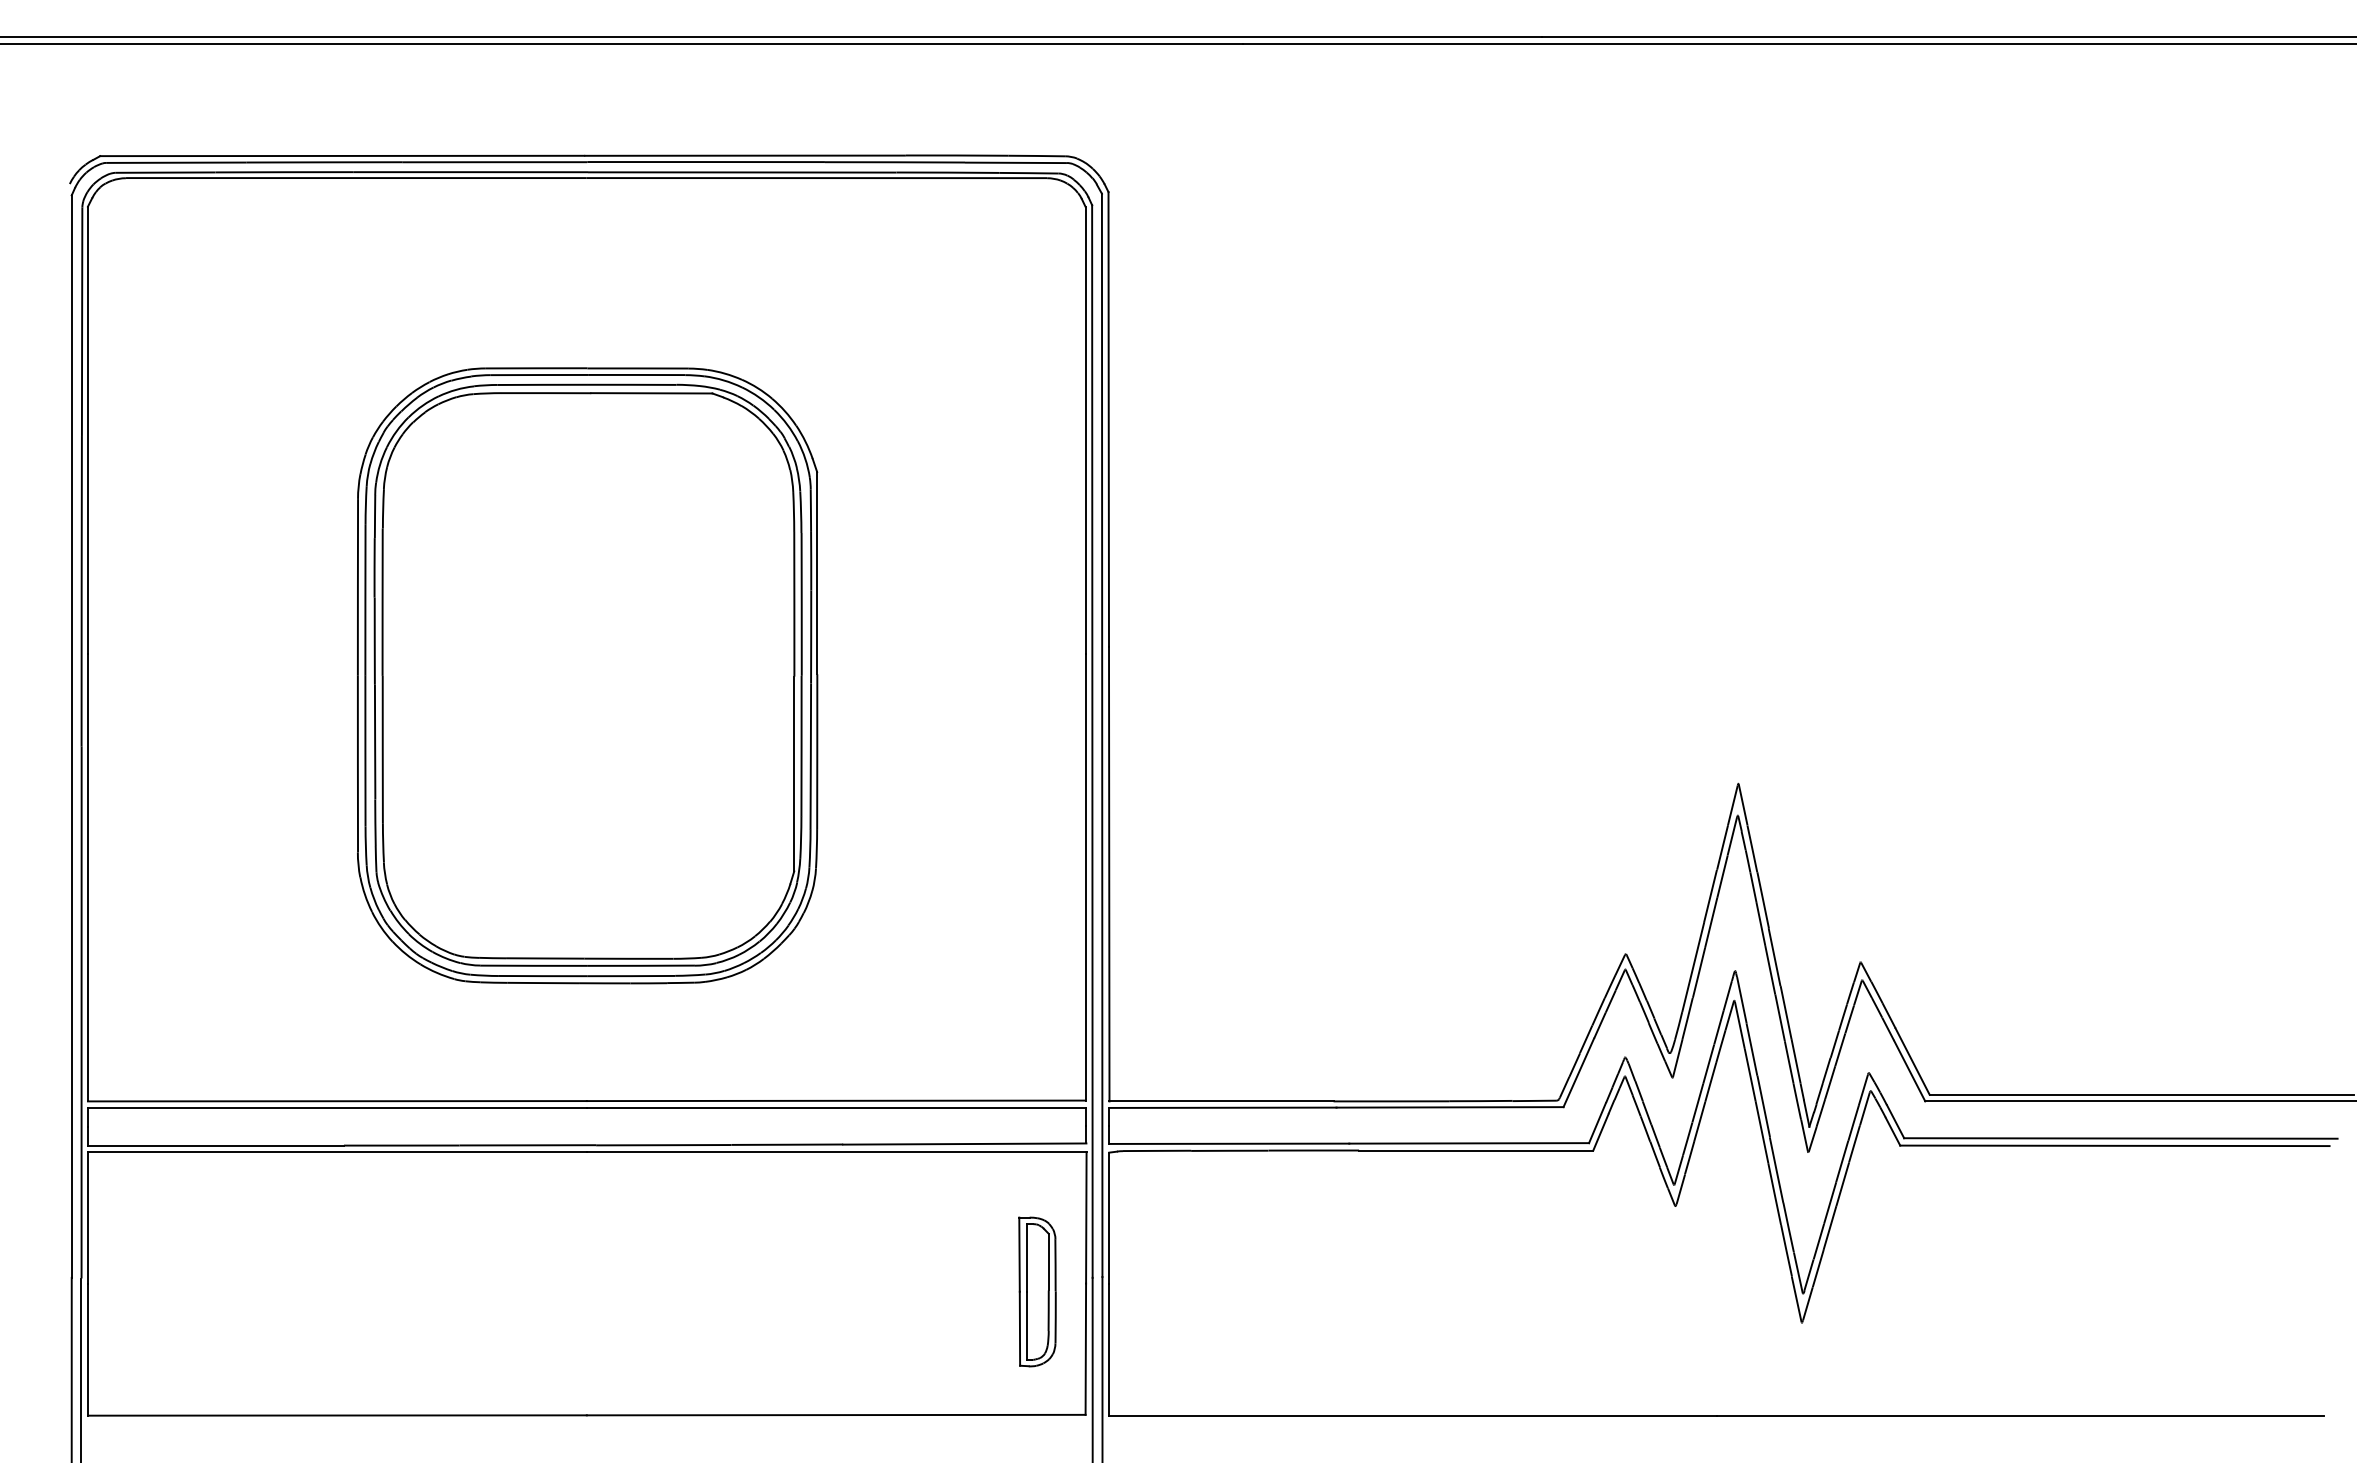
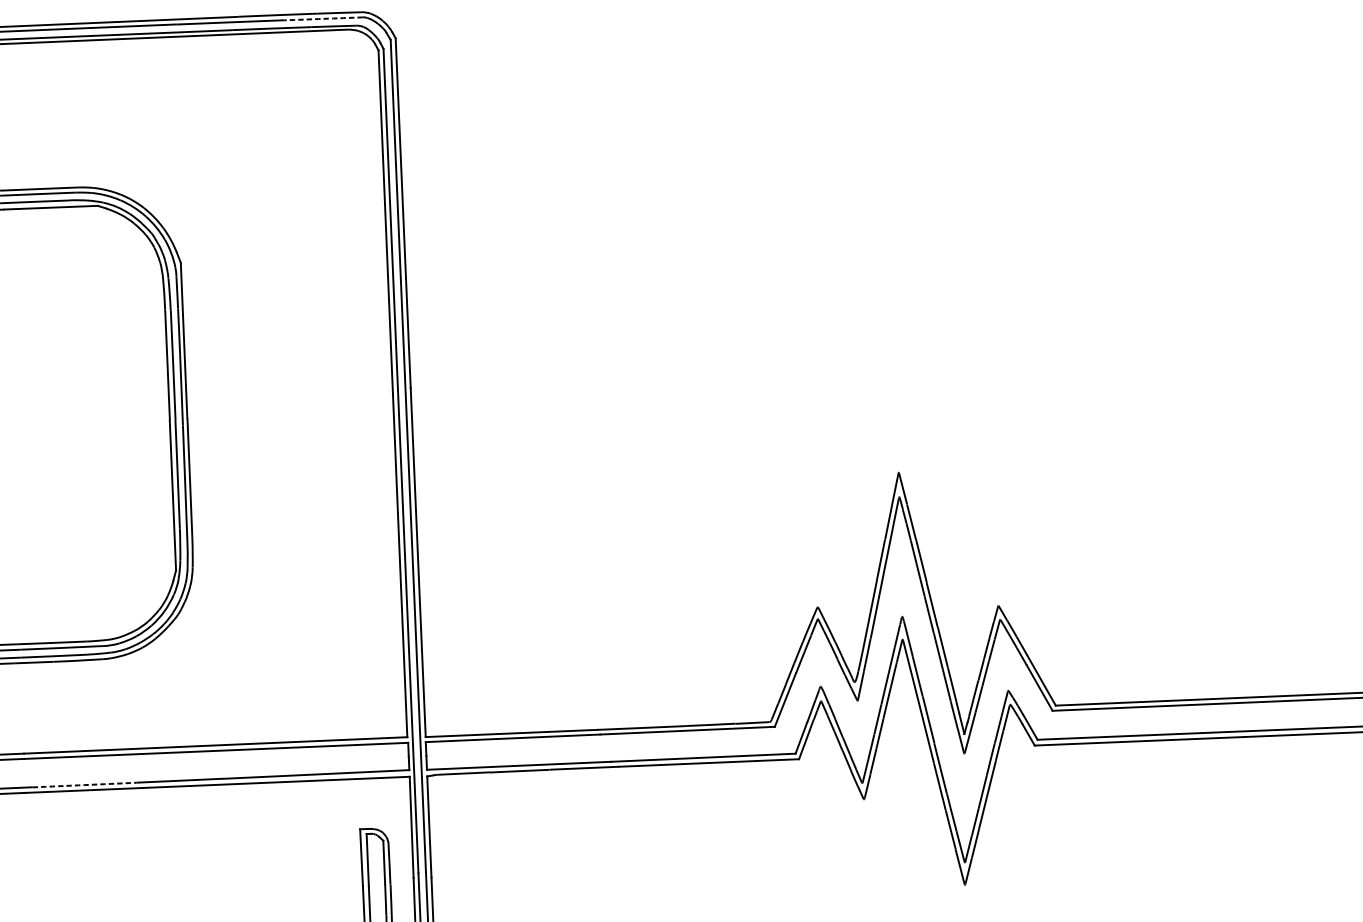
arc: (1015, 162) -> (323, 18), solid -> dashed
arc: (663, 1145) -> (84, 785), solid -> dashed

